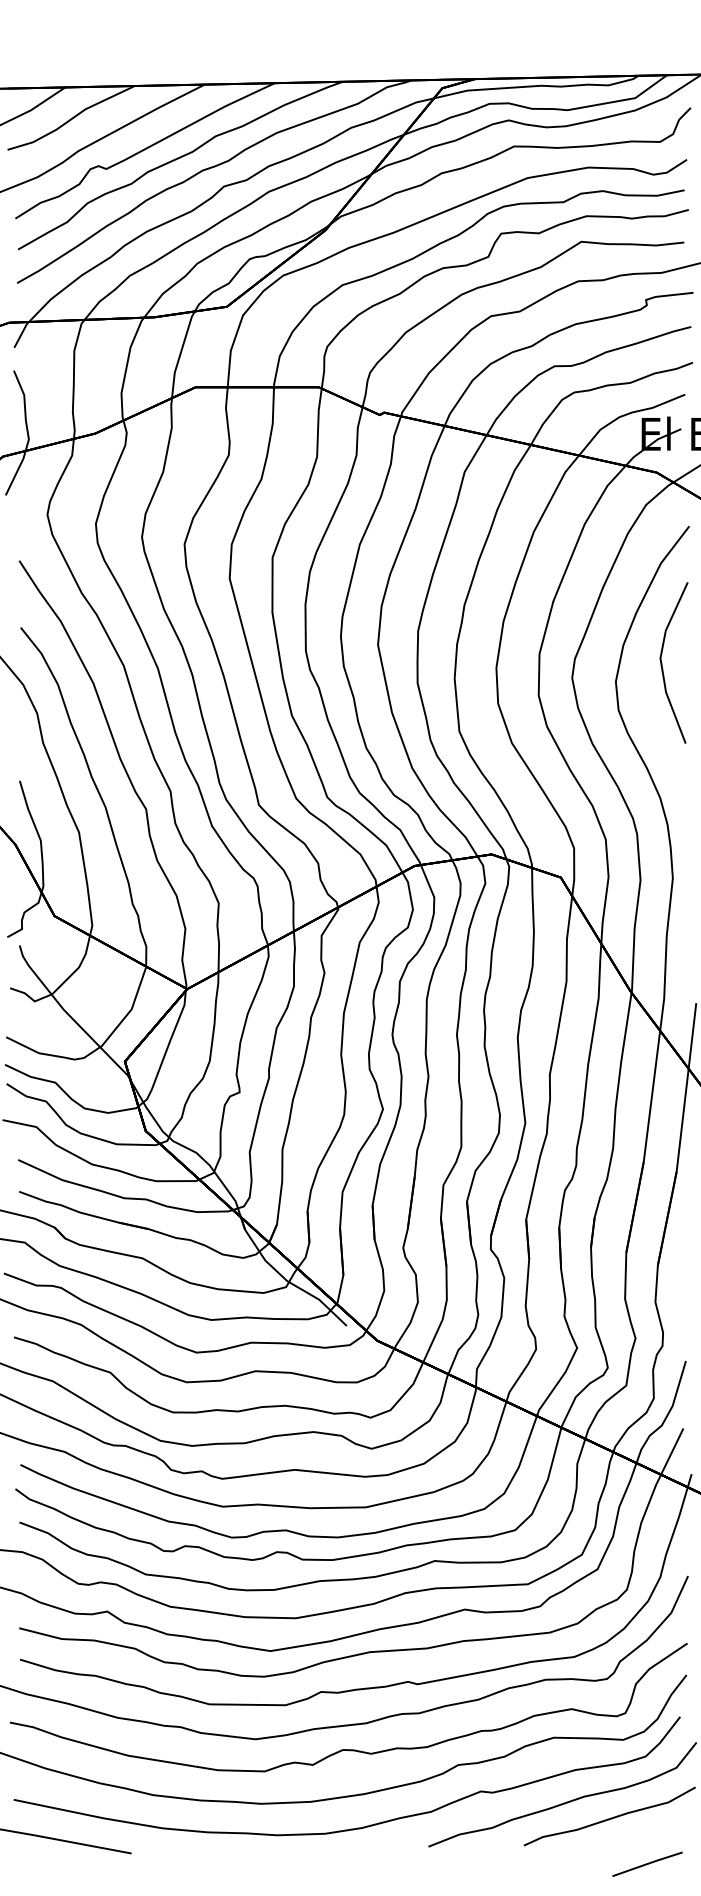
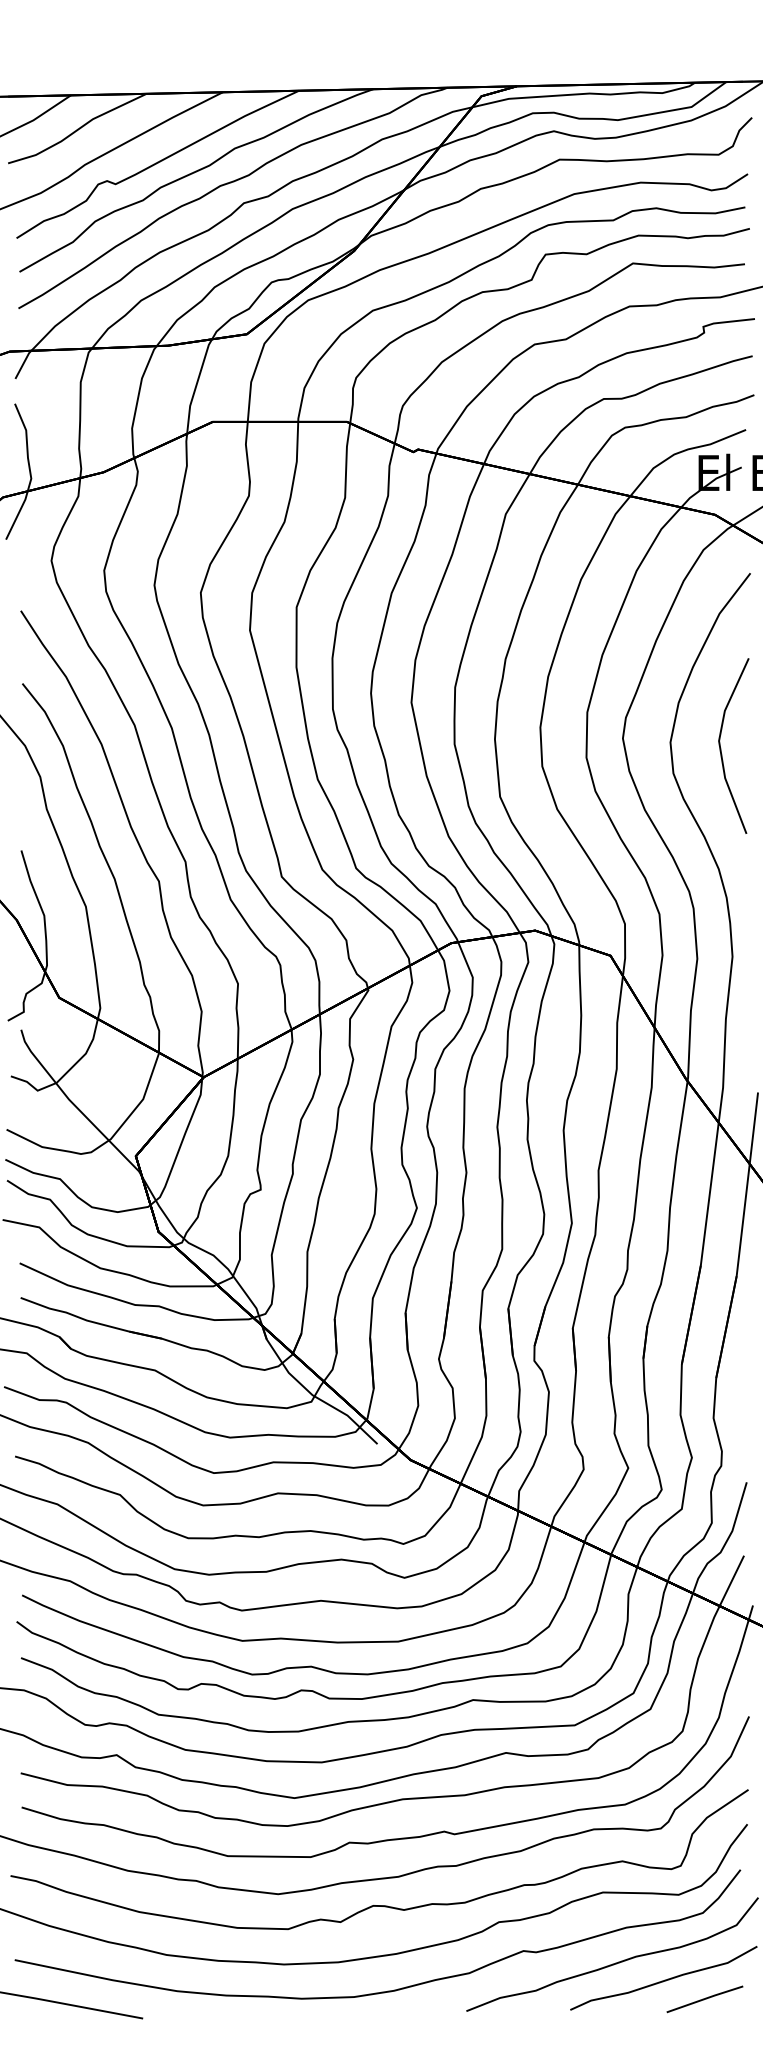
line: (662, 665) -> (721, 748), moved
line: (647, 1864) -> (704, 1999), moved

